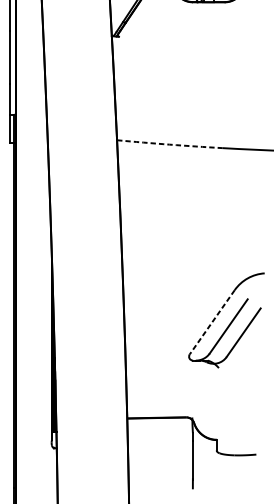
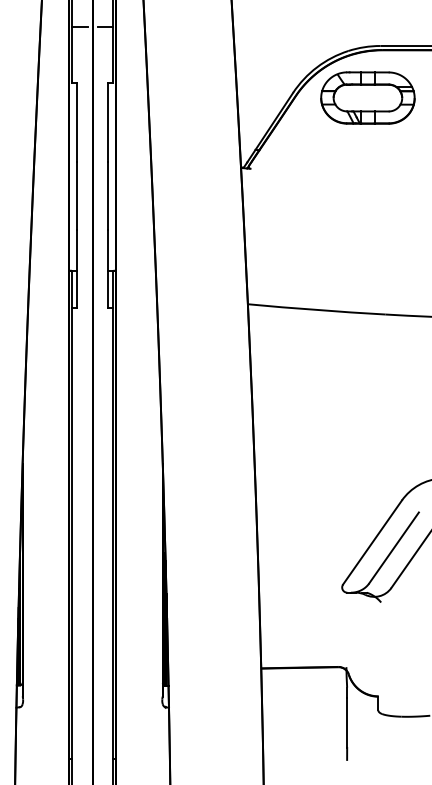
arc: (169, 144) -> (316, 309), dashed -> solid
line: (212, 322) -> (372, 542), dashed -> solid

